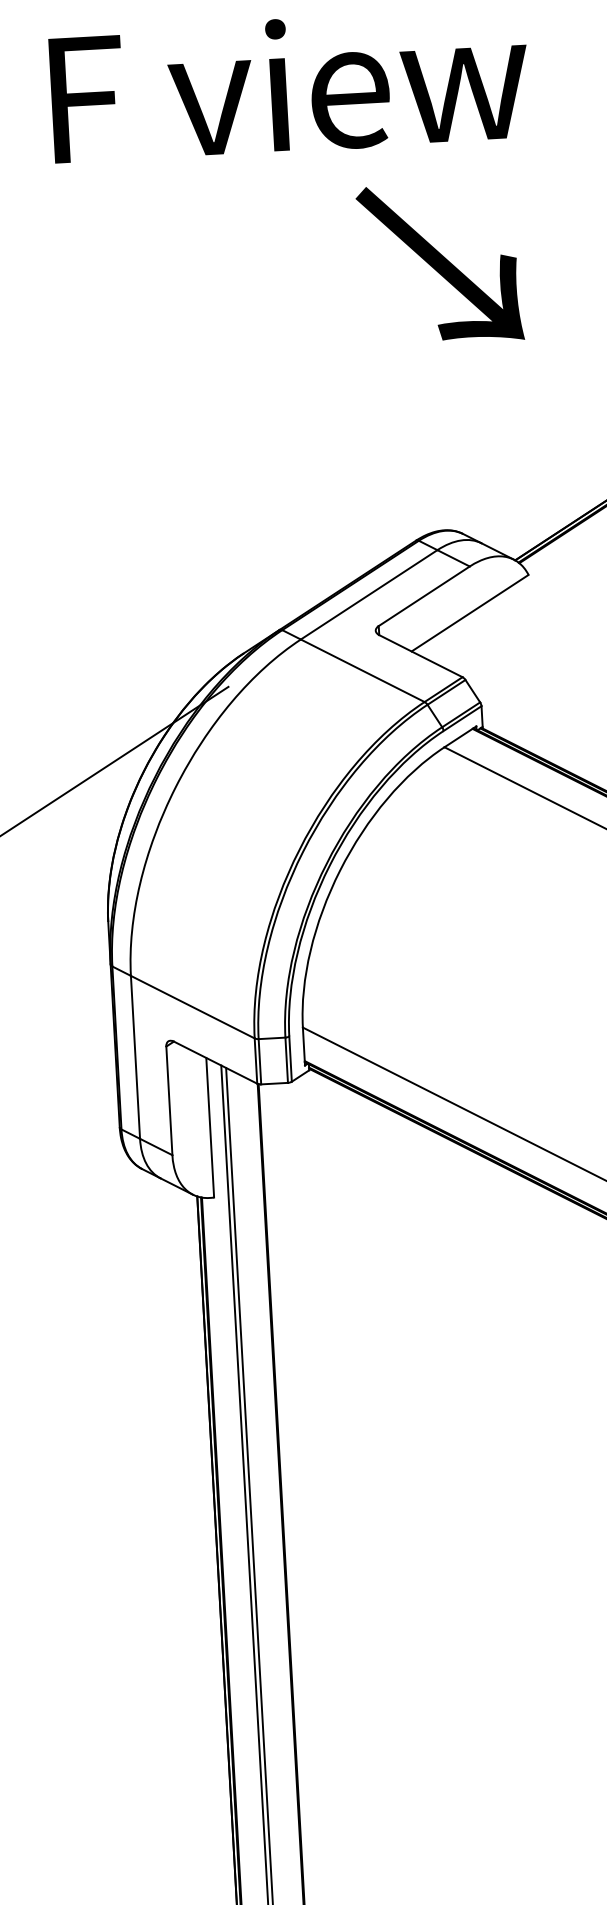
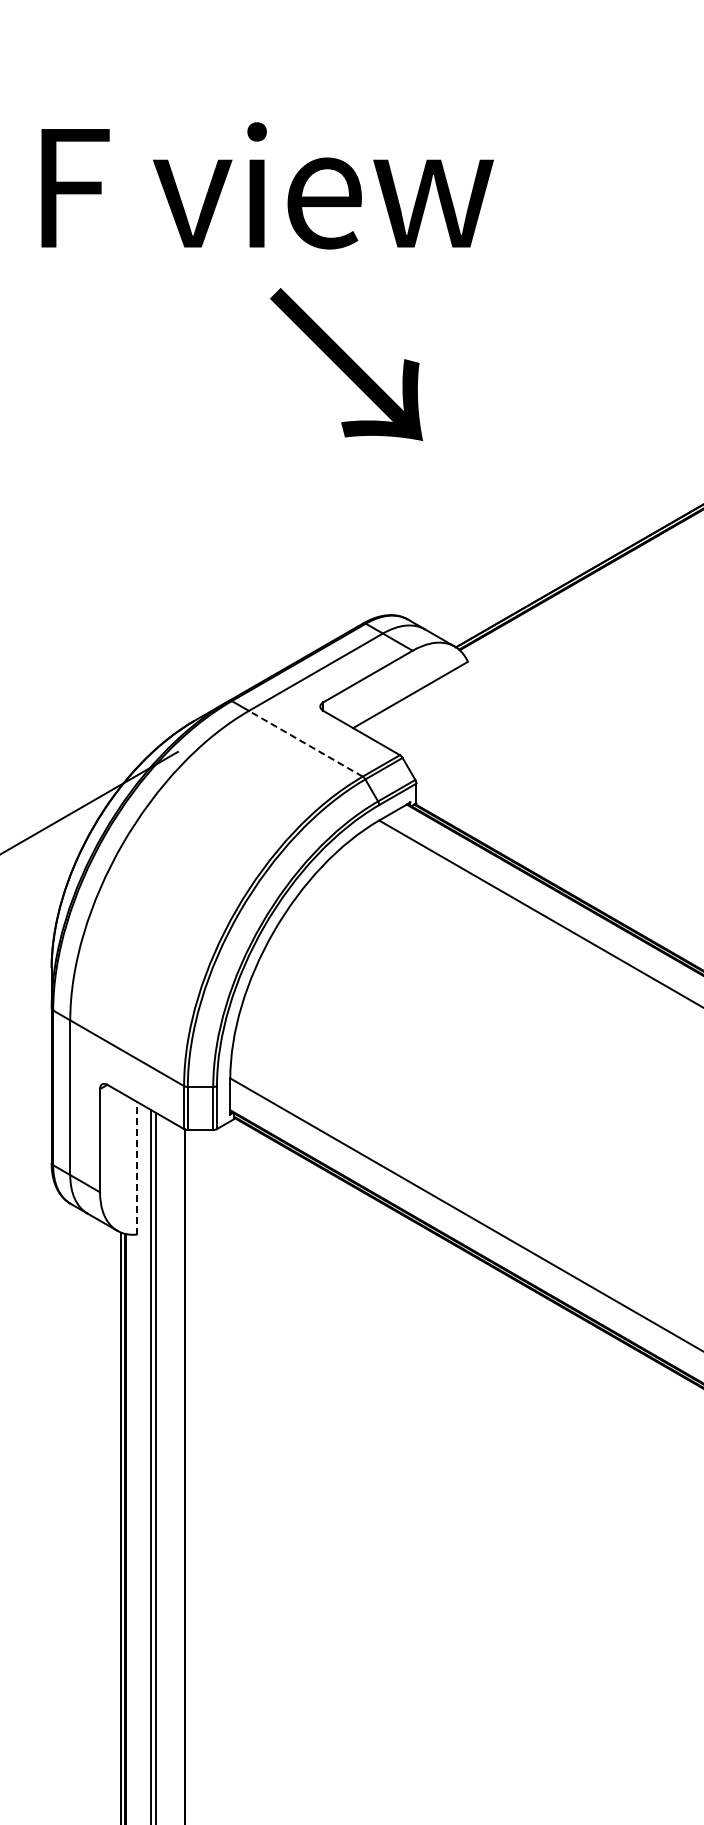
text: (439, 263) -> (346, 364), moved
line: (362, 670) -> (305, 743), solid -> dashed
line: (210, 1126) -> (137, 1167), solid -> dashed

